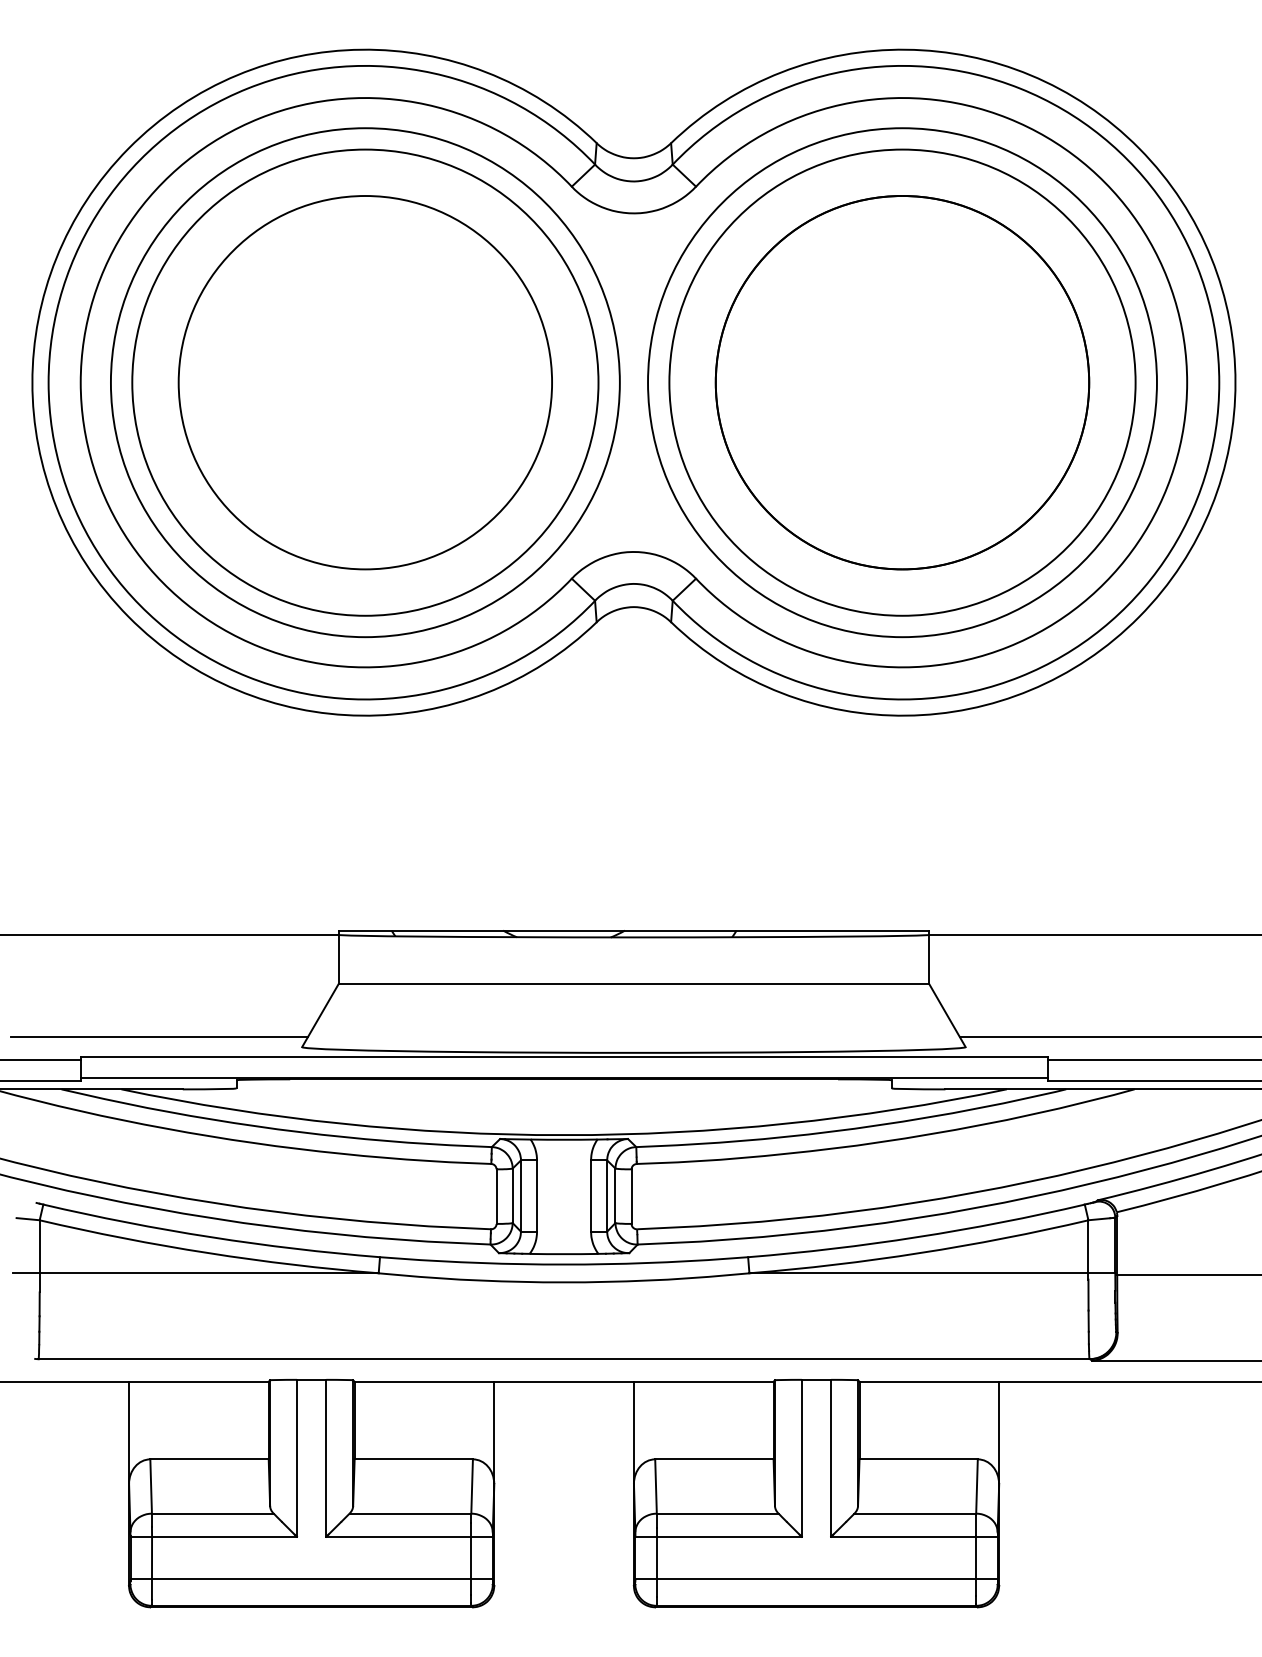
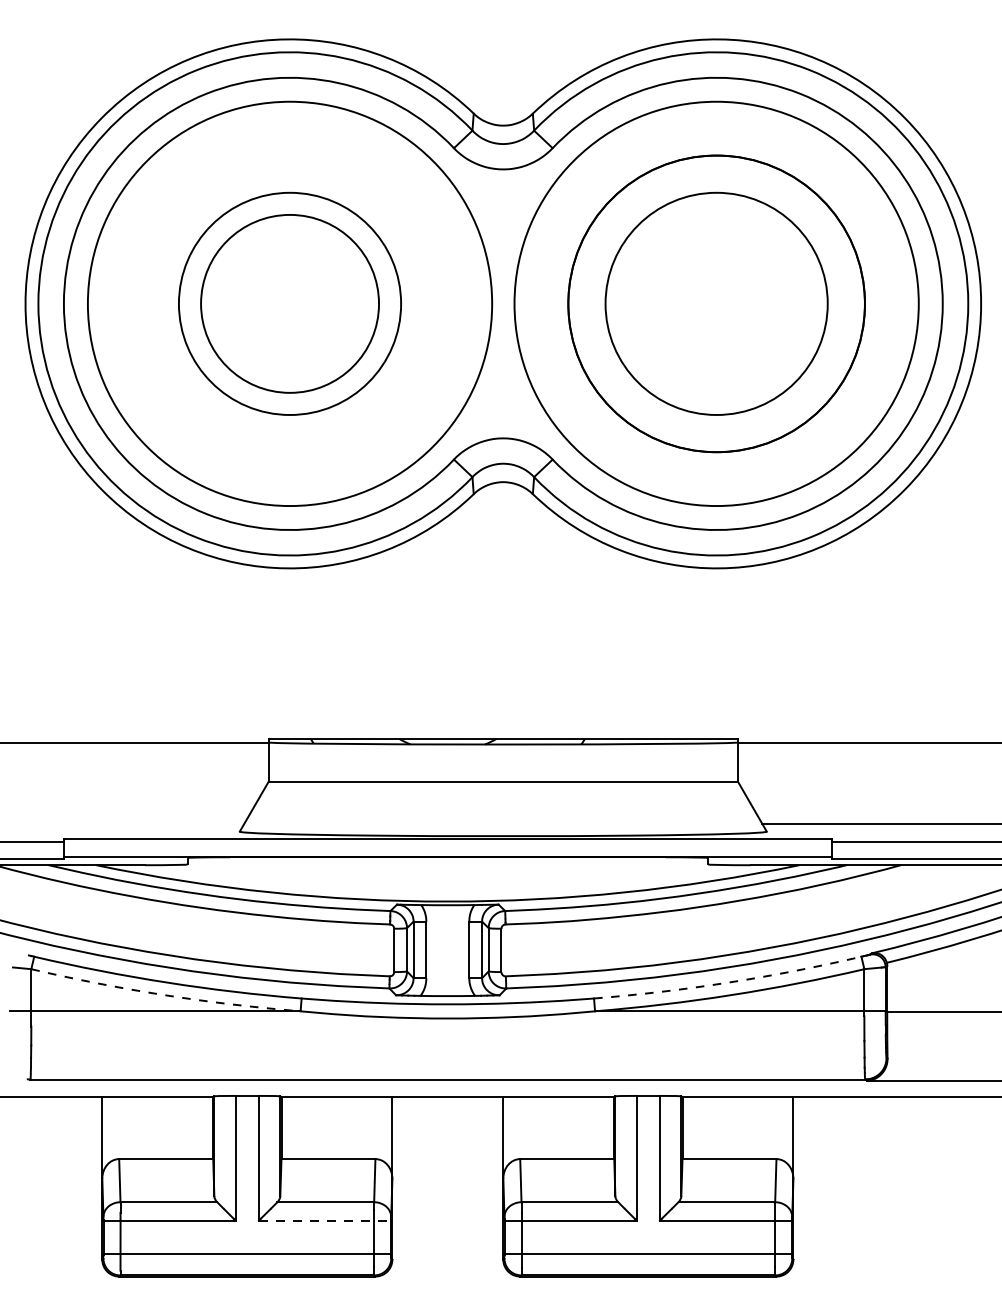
circle: (365, 382) -> (290, 303), size x0.6
circle: (365, 382) -> (290, 303), size x0.6
circle: (902, 382) -> (716, 303), size x0.6
line: (158, 1037) -> (125, 824), removed
arc: (917, 1237) -> (728, 982), solid -> dashed
arc: (208, 1253) -> (165, 995), solid -> dashed
line: (410, 1536) -> (325, 1220), solid -> dashed

